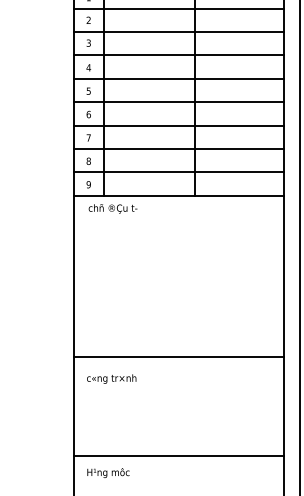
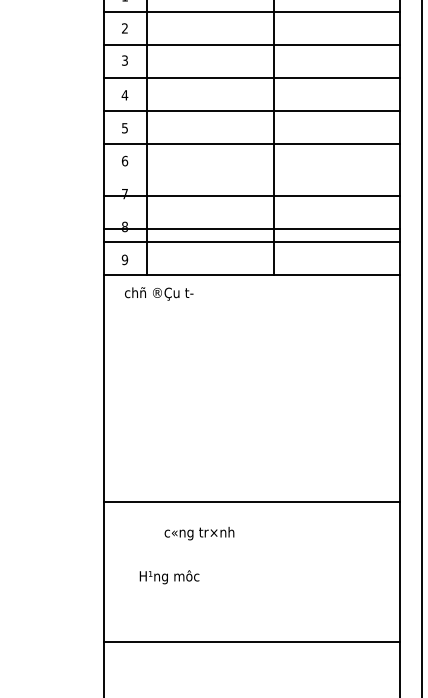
line: (178, 125) -> (251, 196), moved
line: (178, 148) -> (251, 228), moved
text: (111, 378) -> (199, 532), moved
text: (108, 472) -> (169, 576), moved

